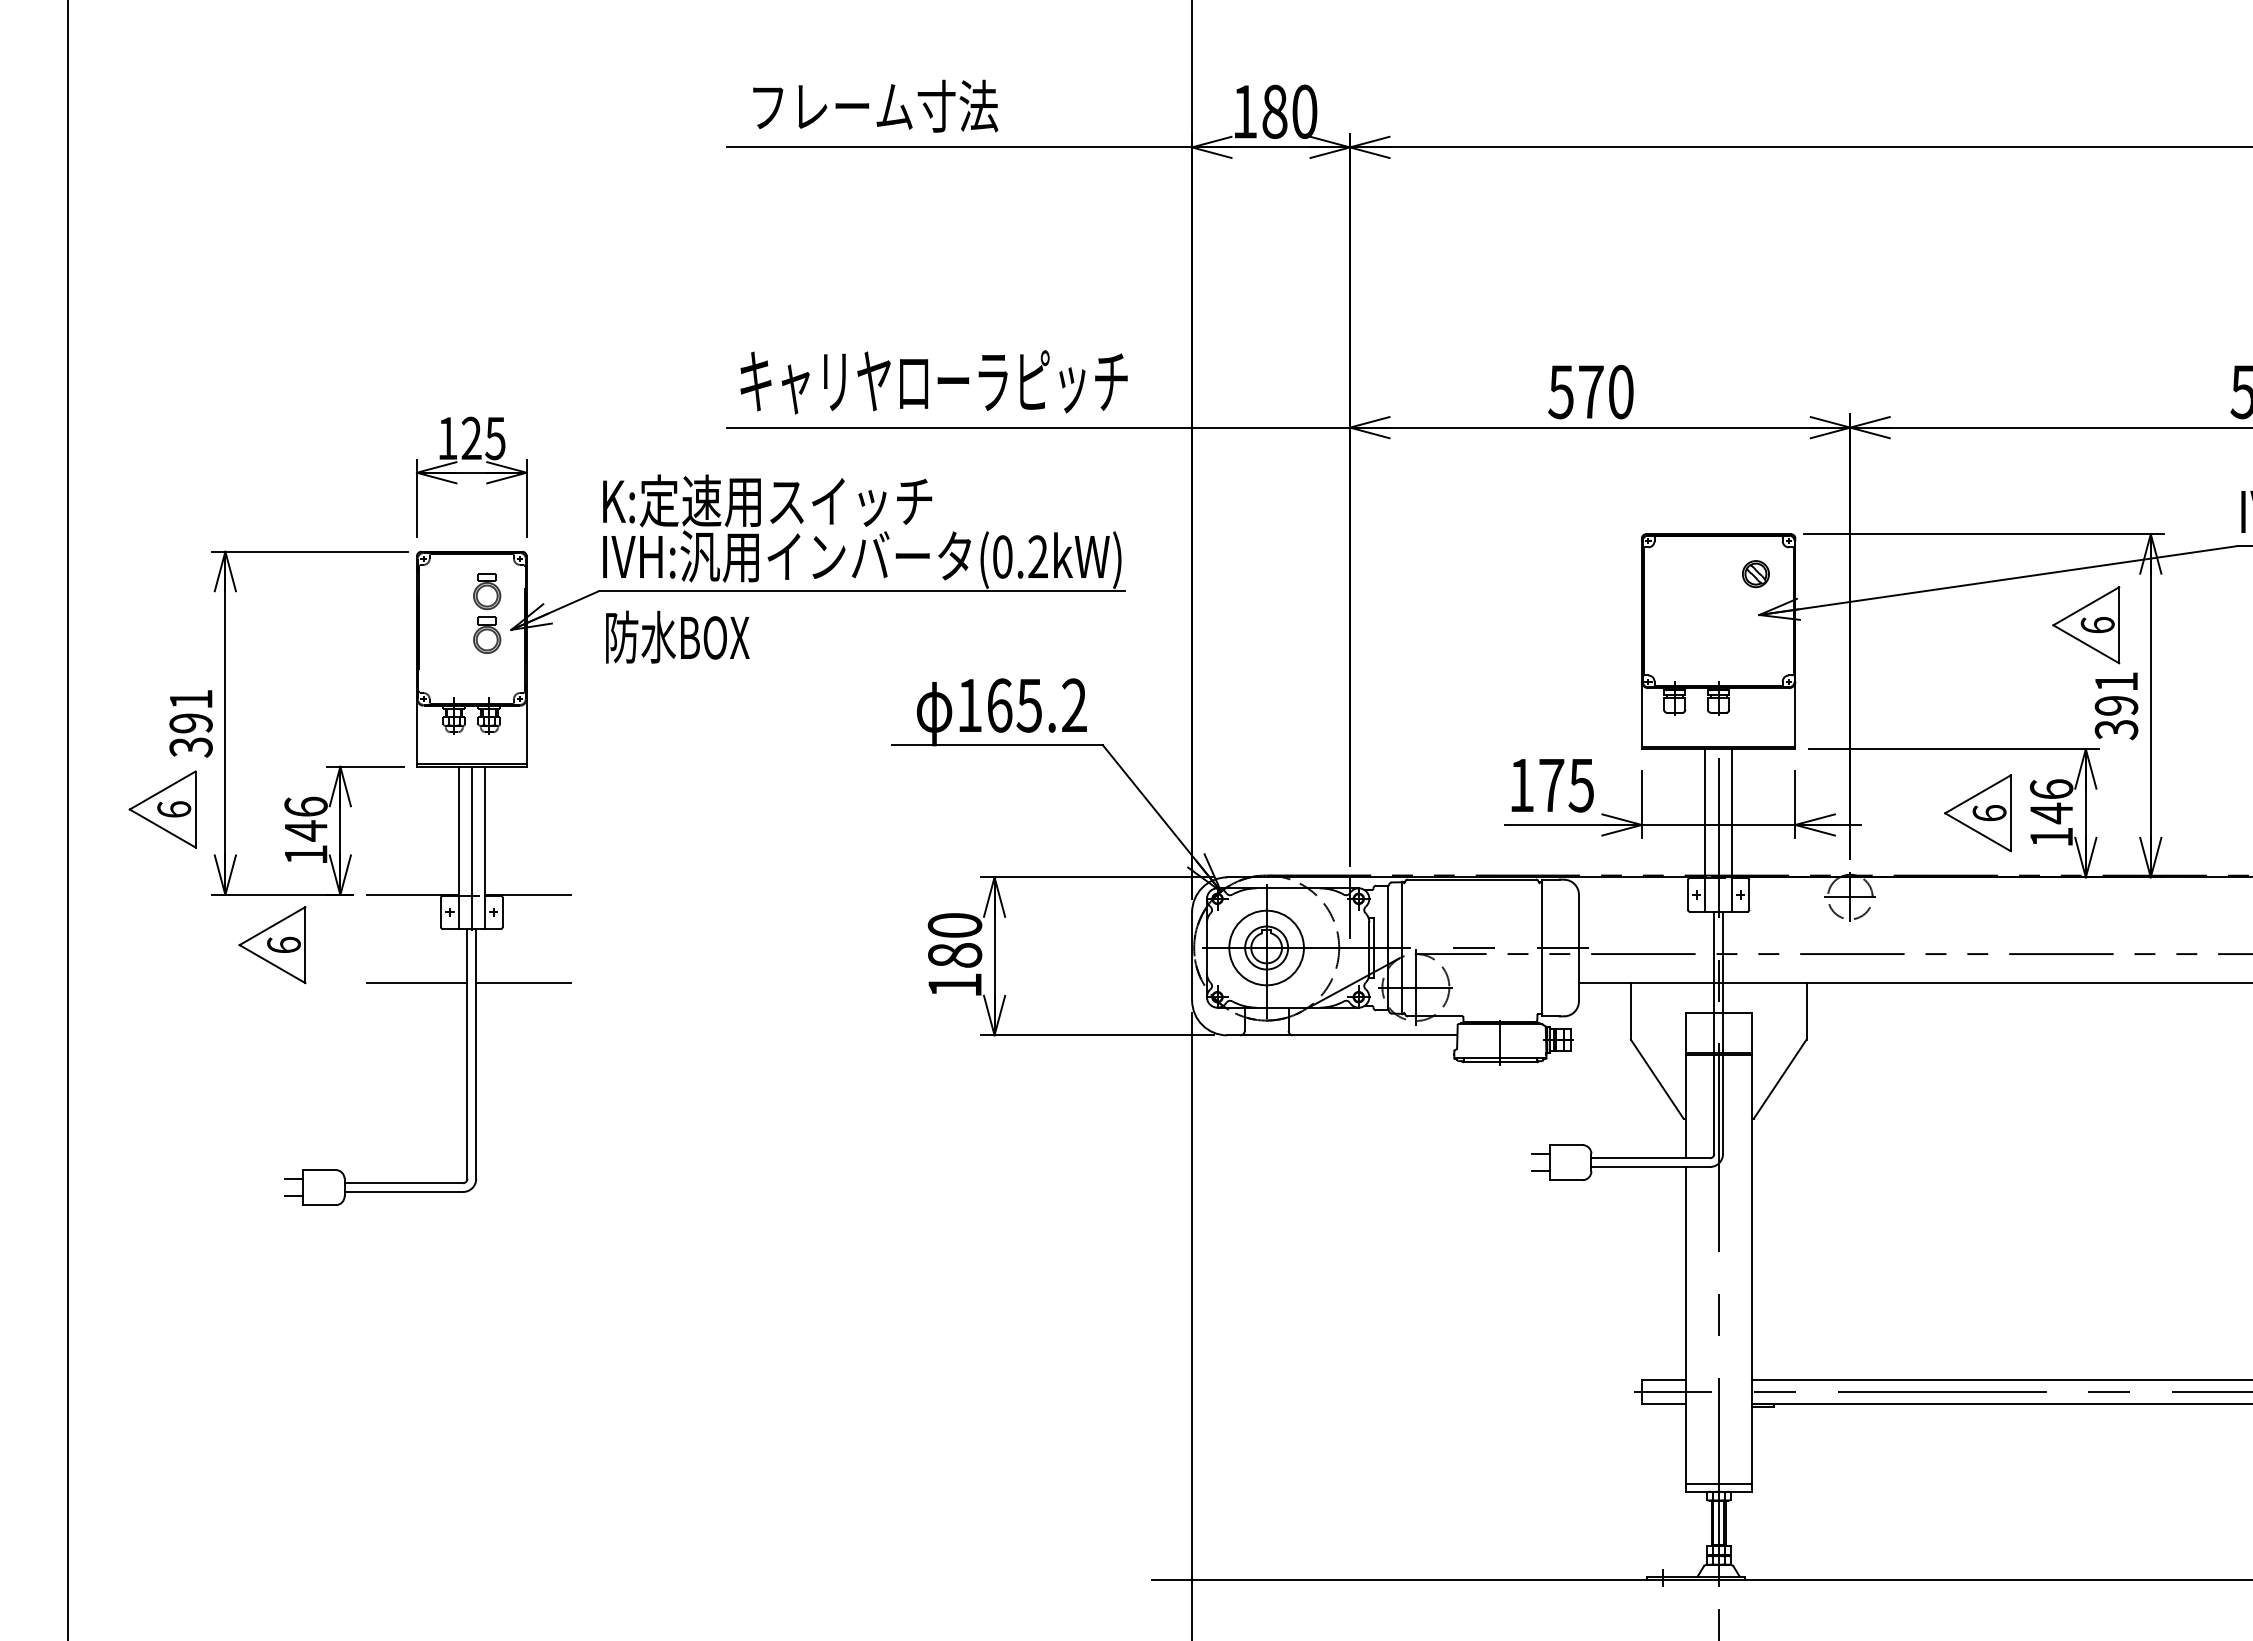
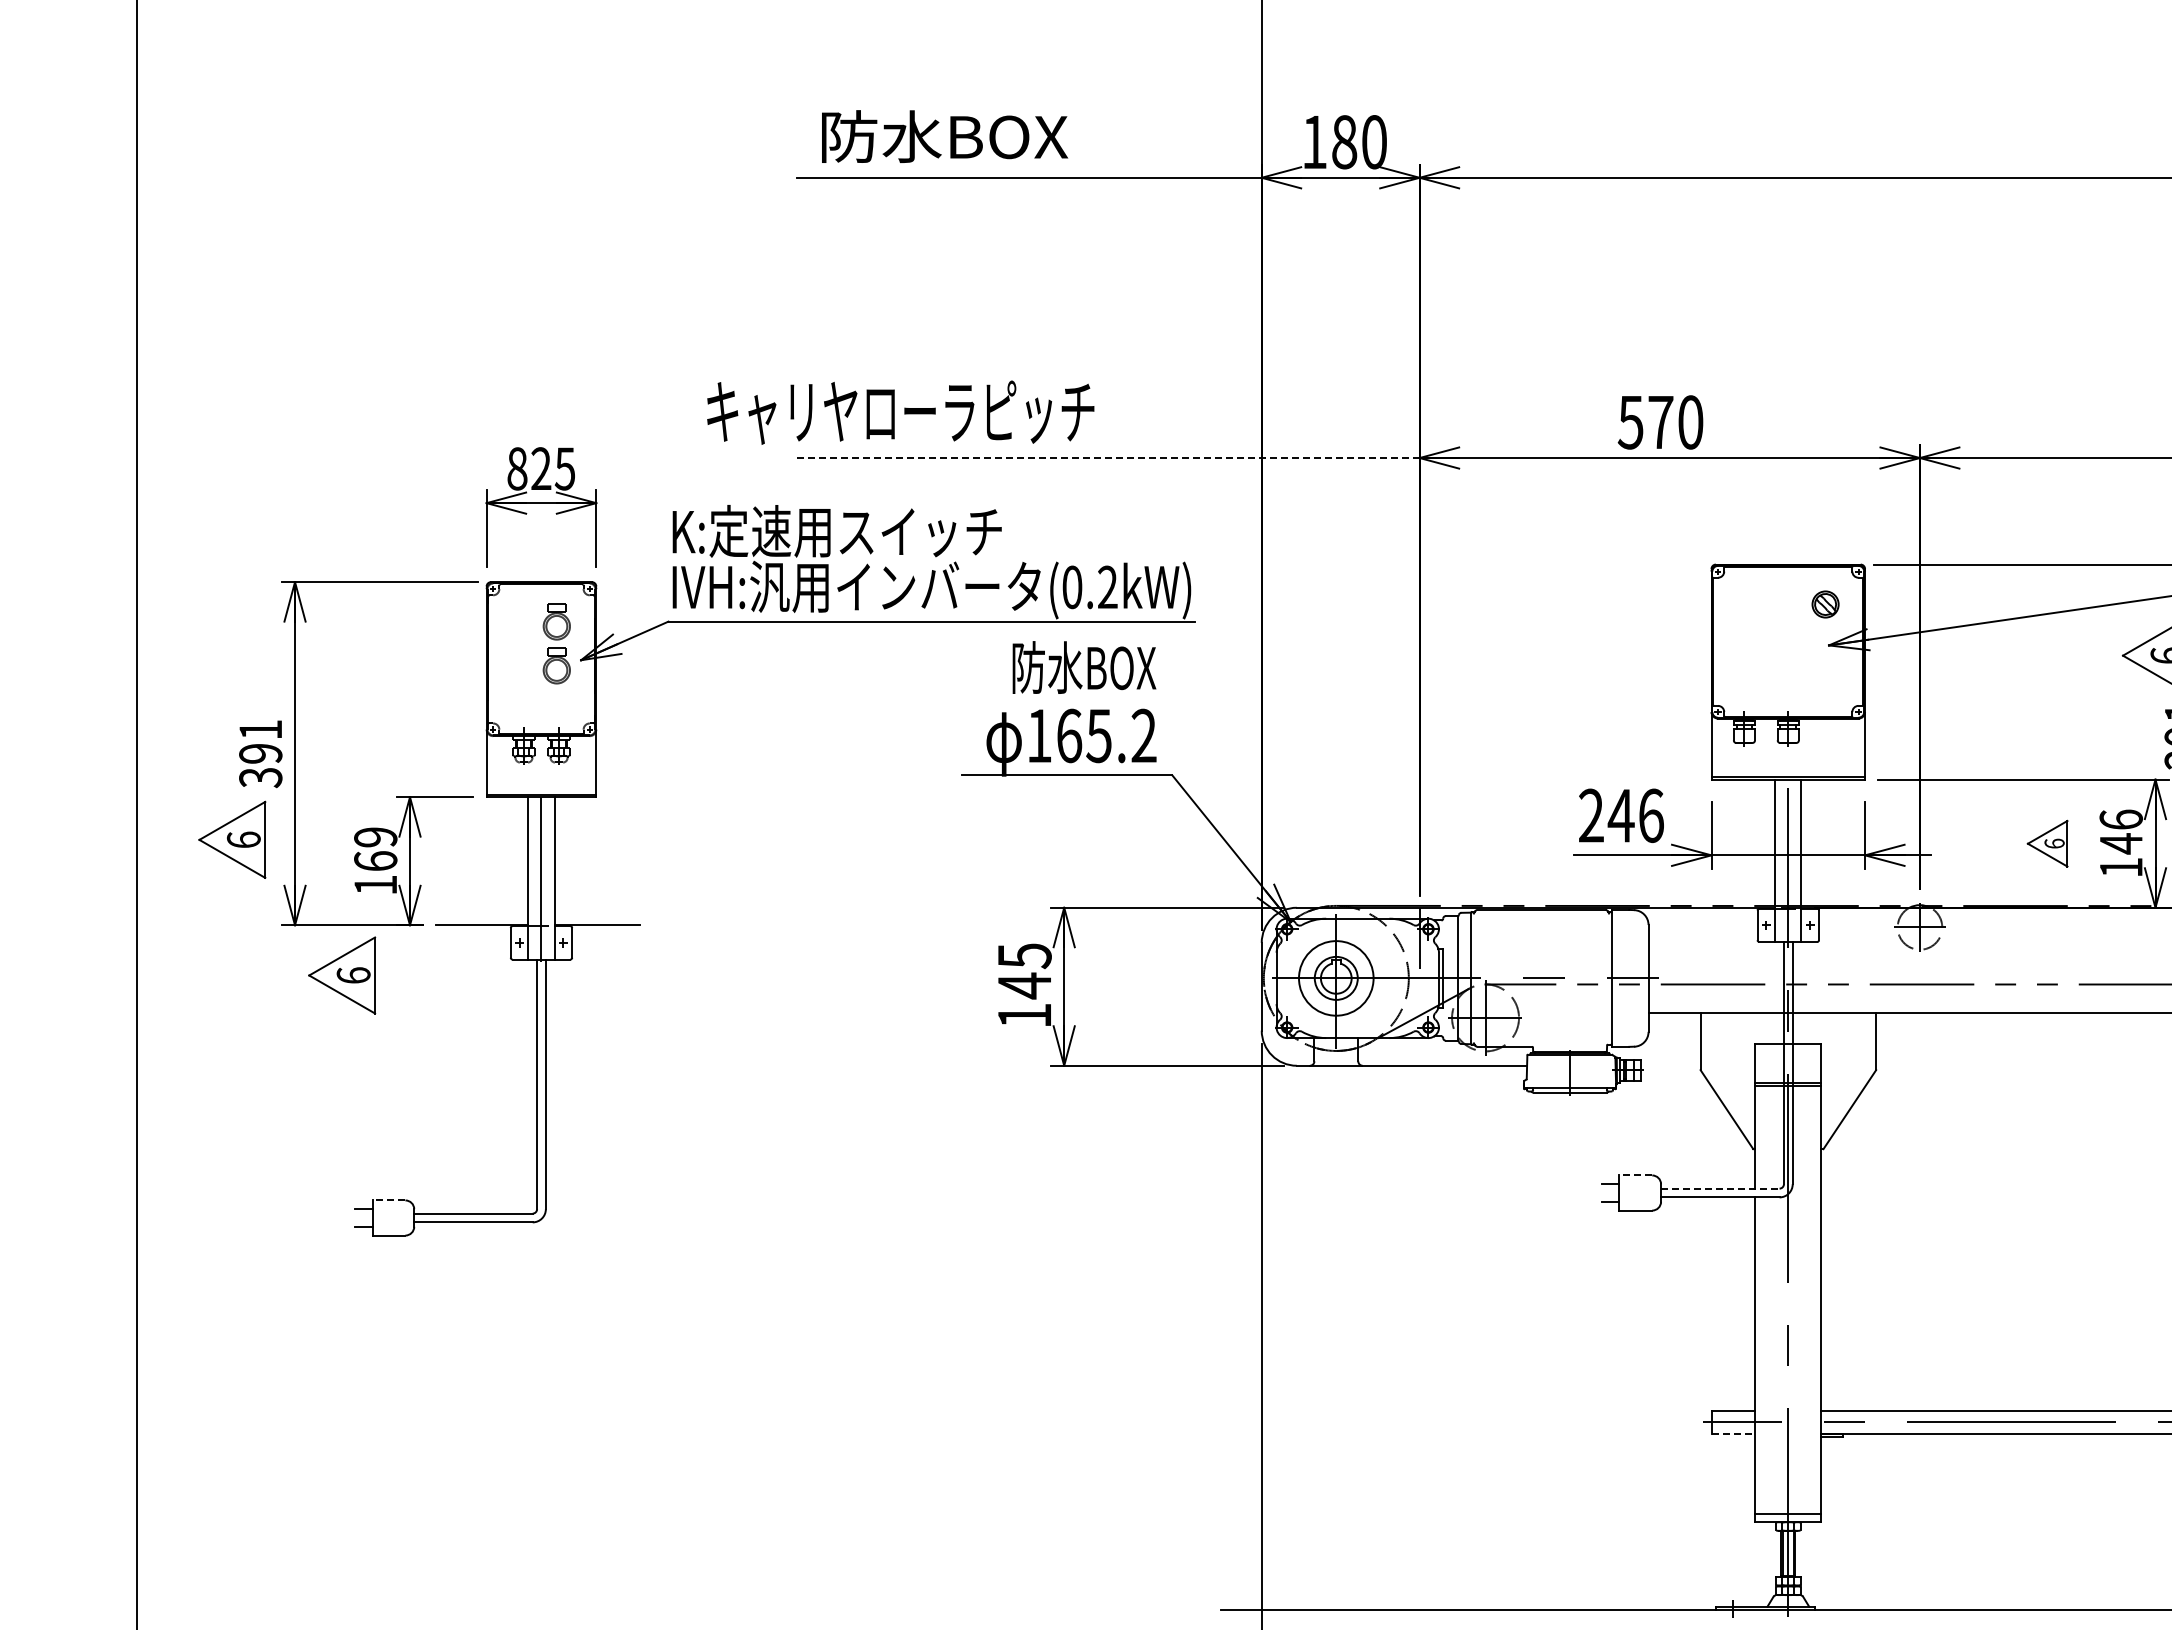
text: (875, 105) -> (945, 135), フレーム寸法 -> 防水BOX
text: (933, 382) -> (900, 412), moved
line: (1038, 427) -> (1108, 457), solid -> dashed
text: (447, 438) -> (517, 468), 125 -> 825
text: (677, 636) -> (1084, 666), moved
text: (1551, 785) -> (1621, 815), 175 -> 246
part: (1977, 813) -> (2047, 843), size x0.6
text: (305, 818) -> (375, 848), 146 -> 169
text: (954, 941) -> (1024, 971), 180 -> 145
line: (416, 982) -> (486, 1012), removed
line: (523, 982) -> (593, 1012), removed
line: (1565, 1145) -> (1635, 1175), solid -> dashed
line: (1651, 1158) -> (1721, 1188), solid -> dashed
line: (318, 1170) -> (388, 1200), solid -> dashed
line: (1663, 1403) -> (1733, 1433), solid -> dashed

